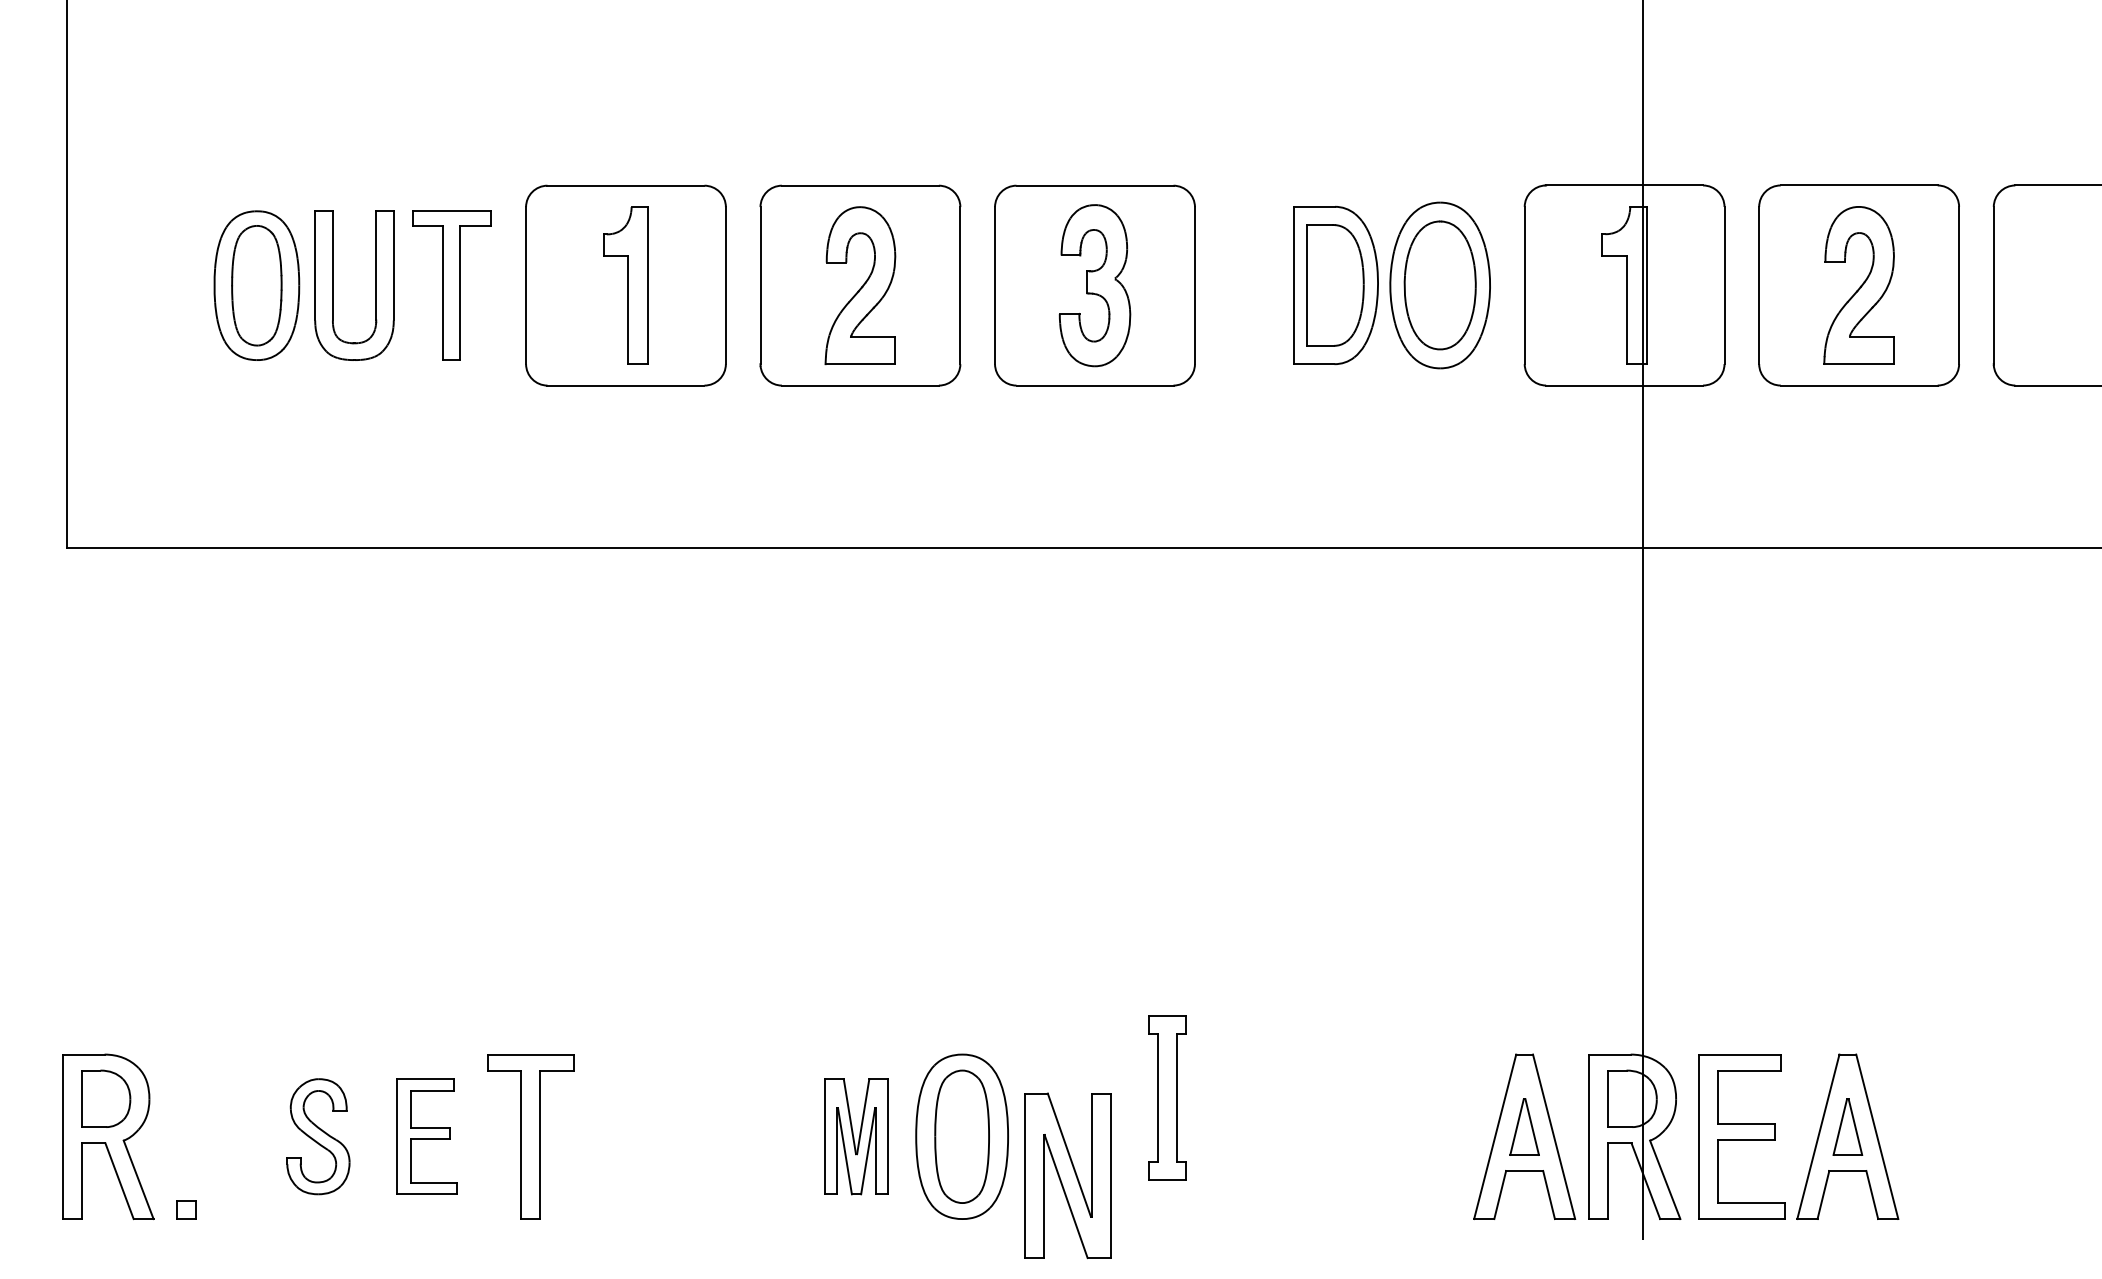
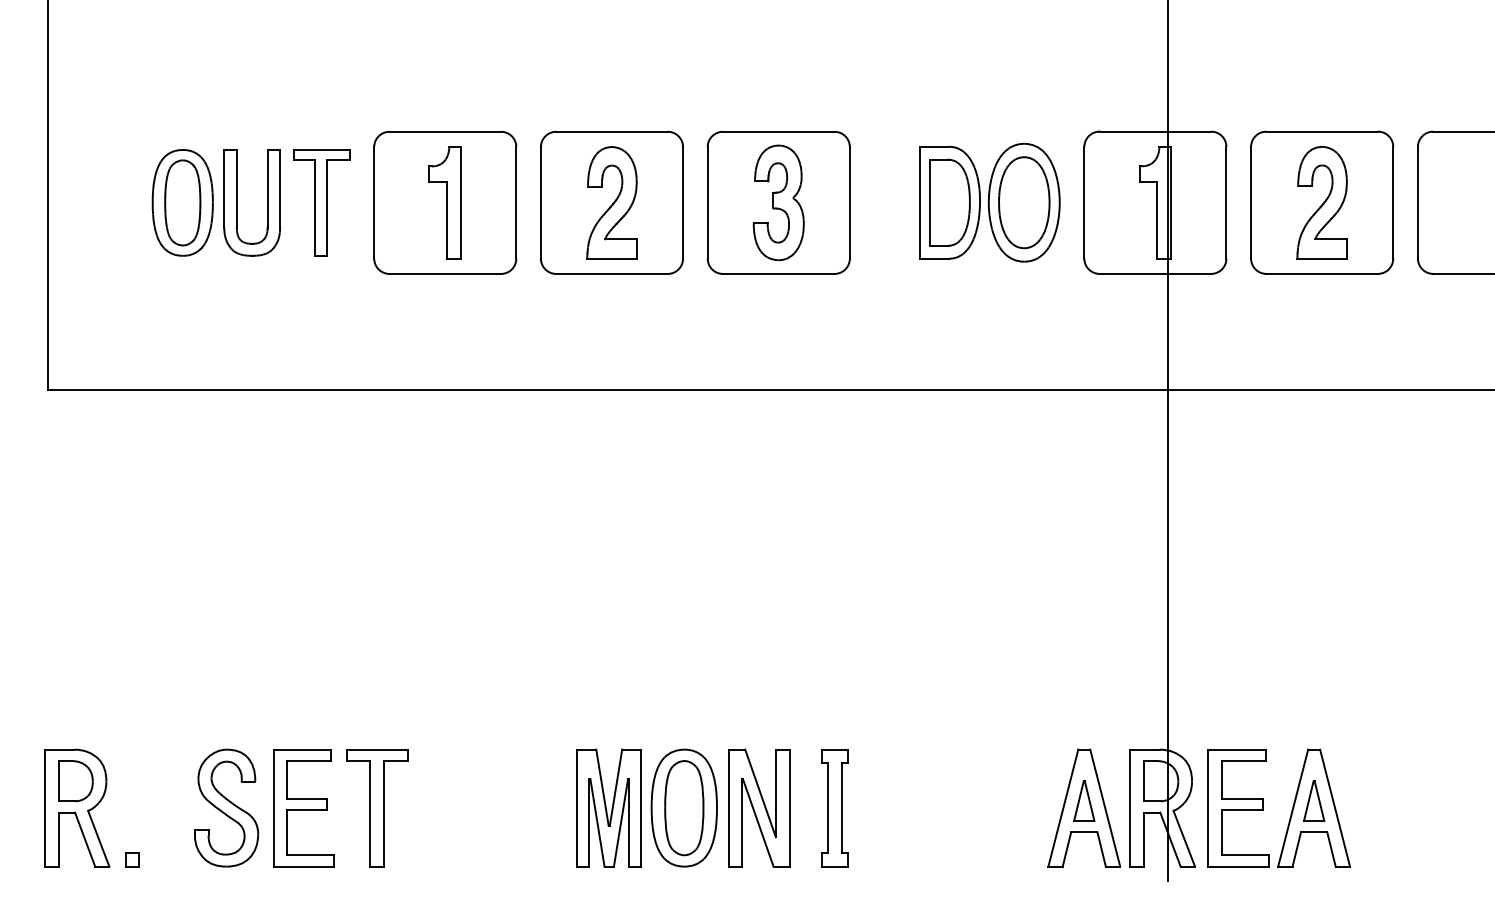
part: (1167, 1097) -> (835, 807), moved
part: (318, 1136) -> (226, 807), size x1.43
part: (426, 1136) -> (303, 807), size x1.43
part: (856, 1136) -> (609, 807), size x1.43
part: (1067, 1175) -> (759, 807), moved

